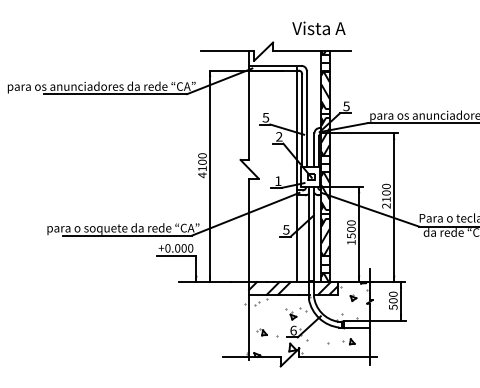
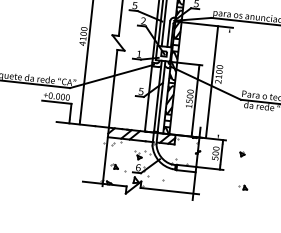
line: (394, 206) -> (212, 81), moved
part: (353, 297) -> (242, 153), moved
part: (348, 341) -> (242, 187), moved

